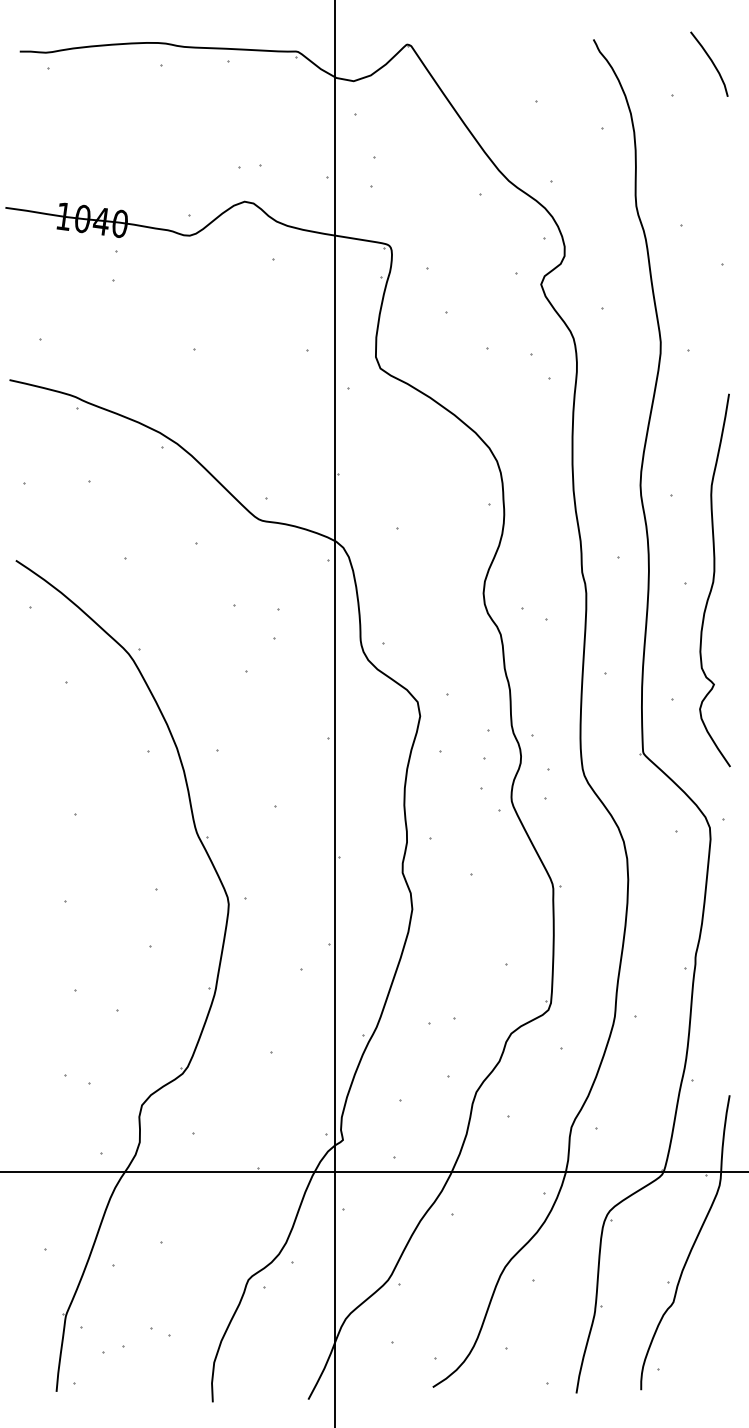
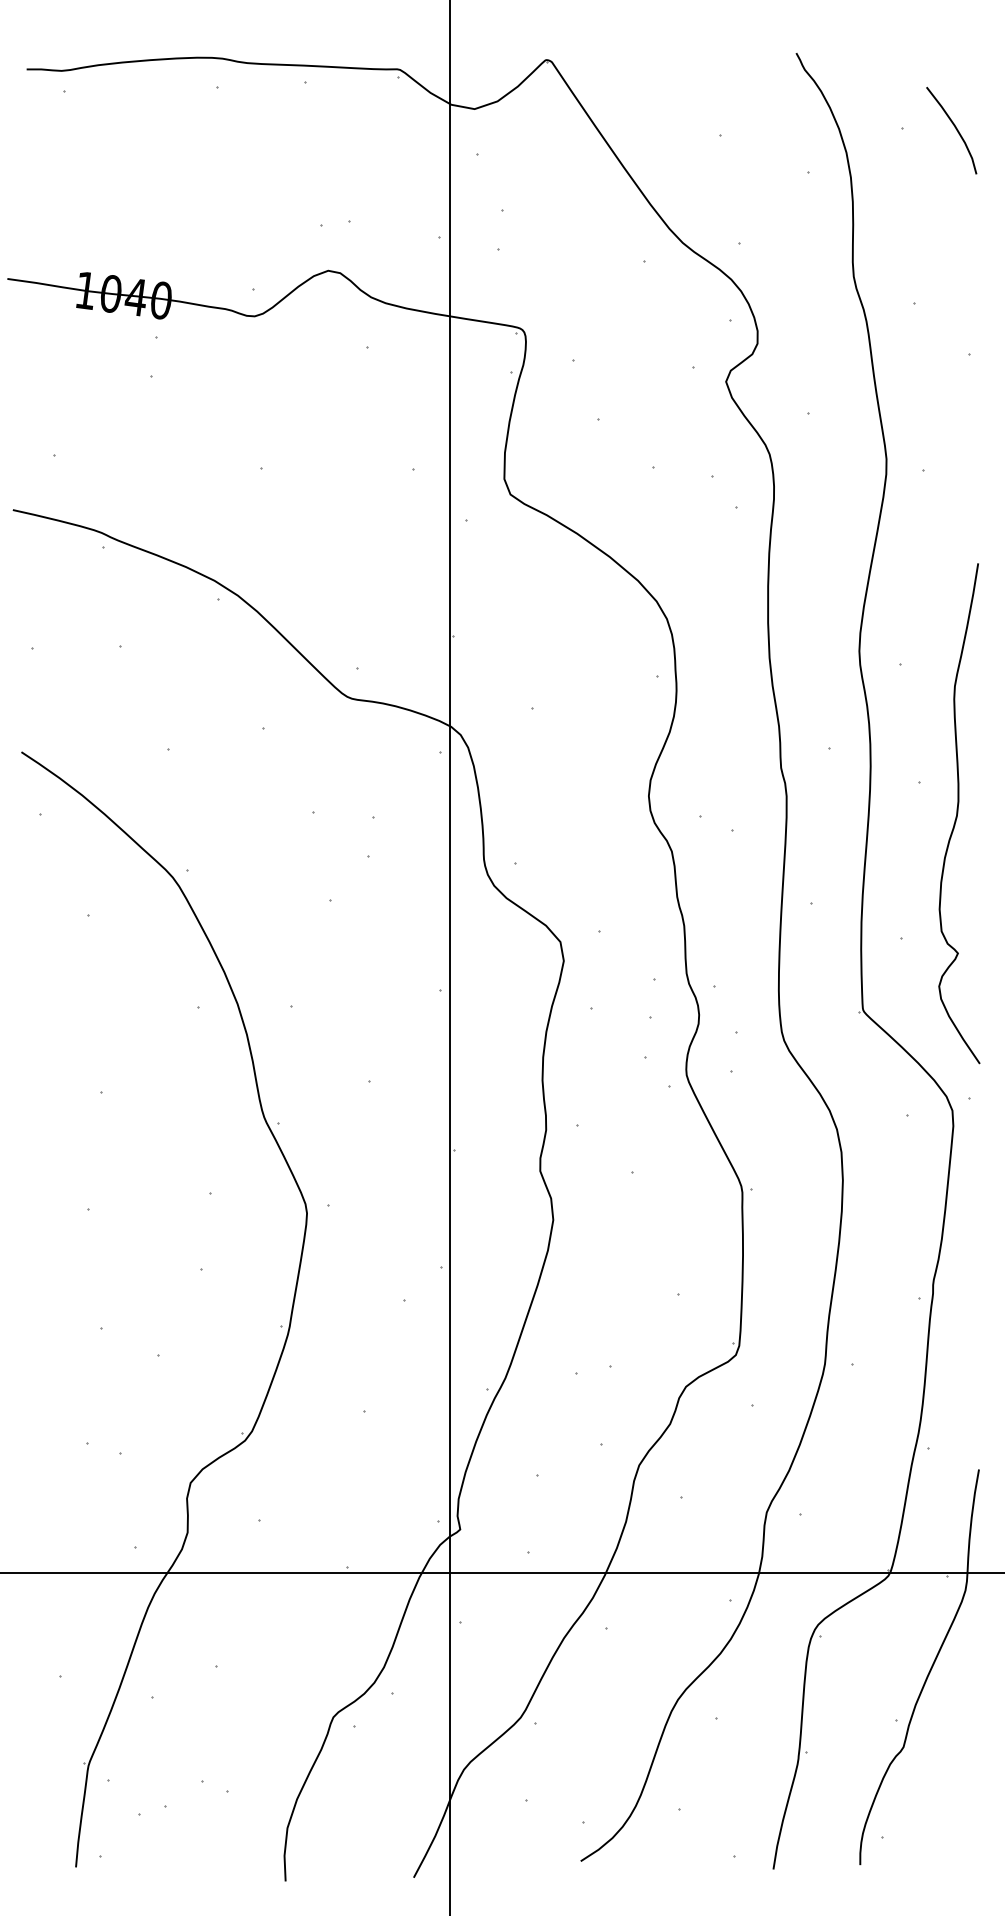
curve: (711, 62) -> (954, 128), moved
curve: (714, 580) -> (958, 813), moved

